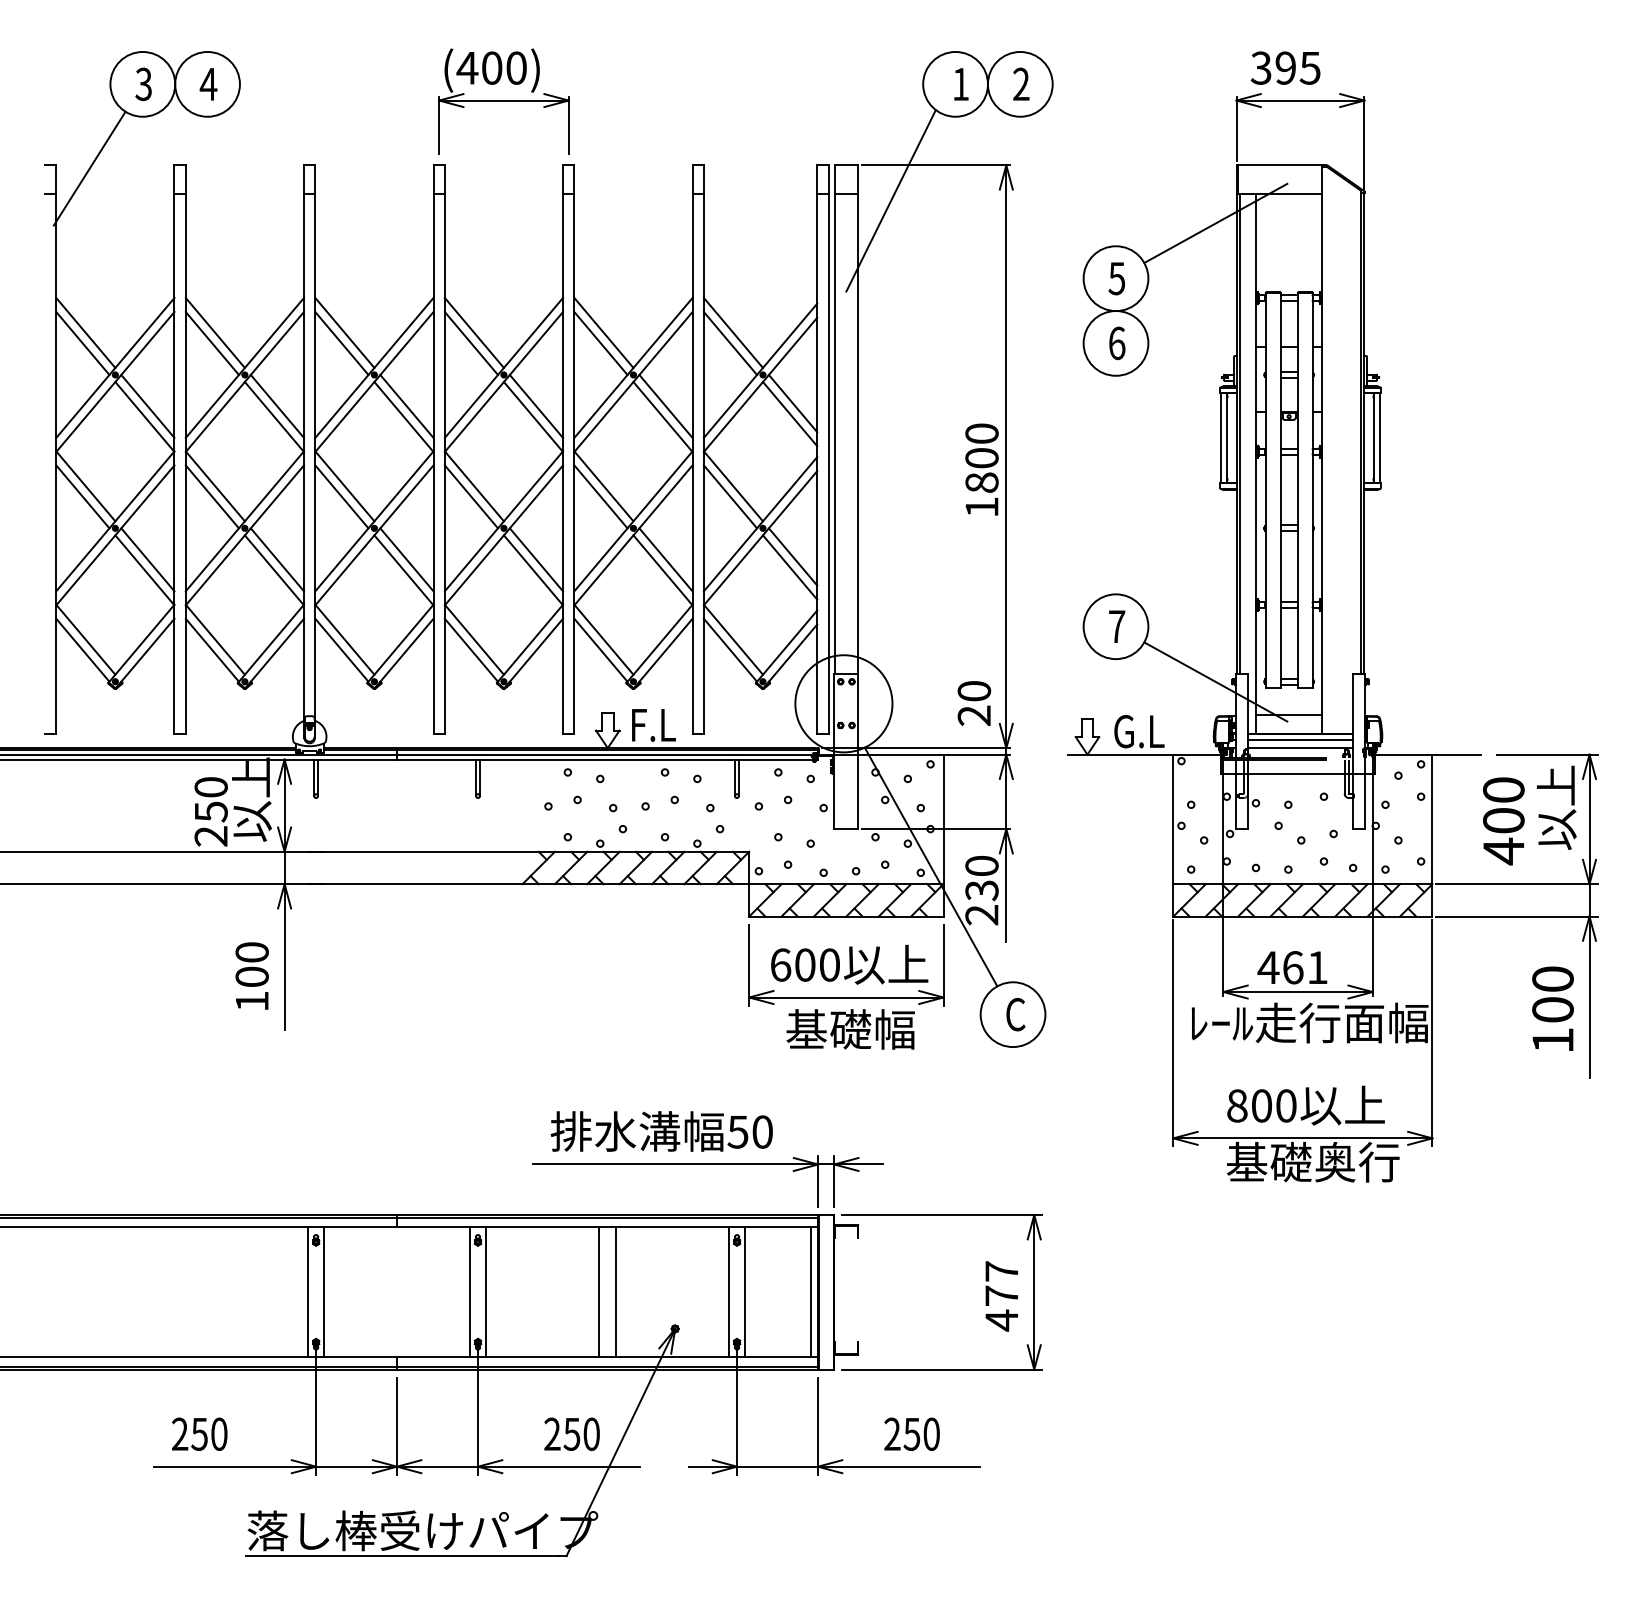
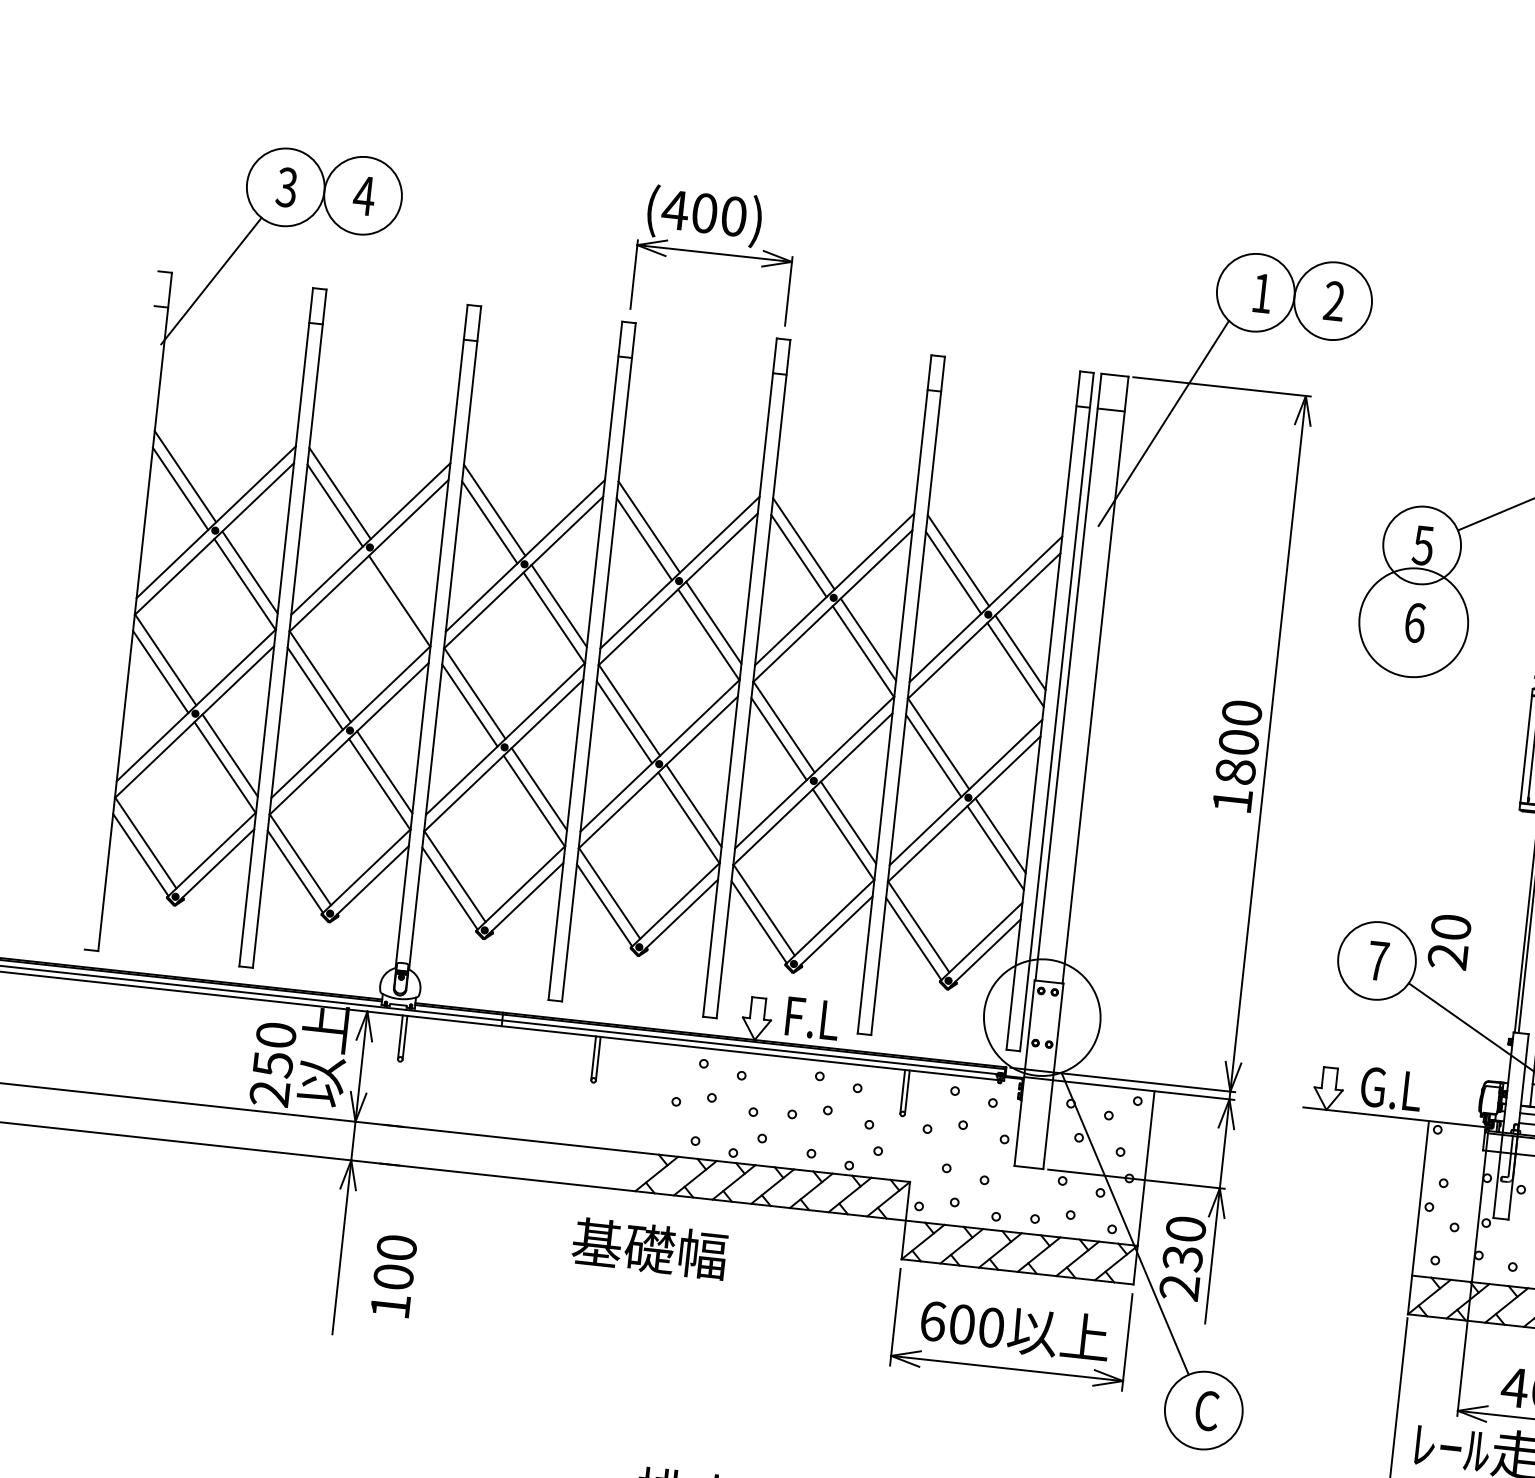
circle: (1115, 343) -> (1413, 622), size x1.4
line: (276, 405) -> (403, 588), removed
text: (974, 703) -> (1449, 941), moved
text: (251, 975) -> (393, 1275), moved
text: (850, 1029) -> (649, 1248), moved

